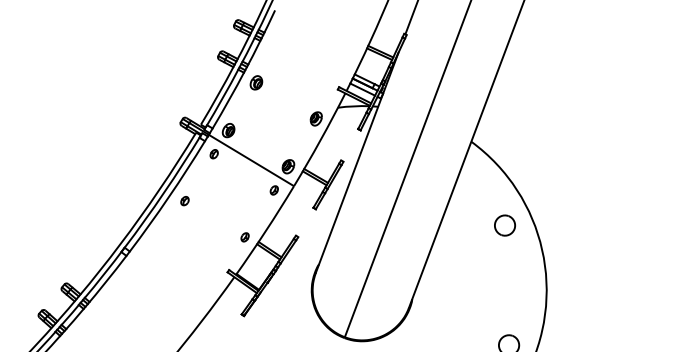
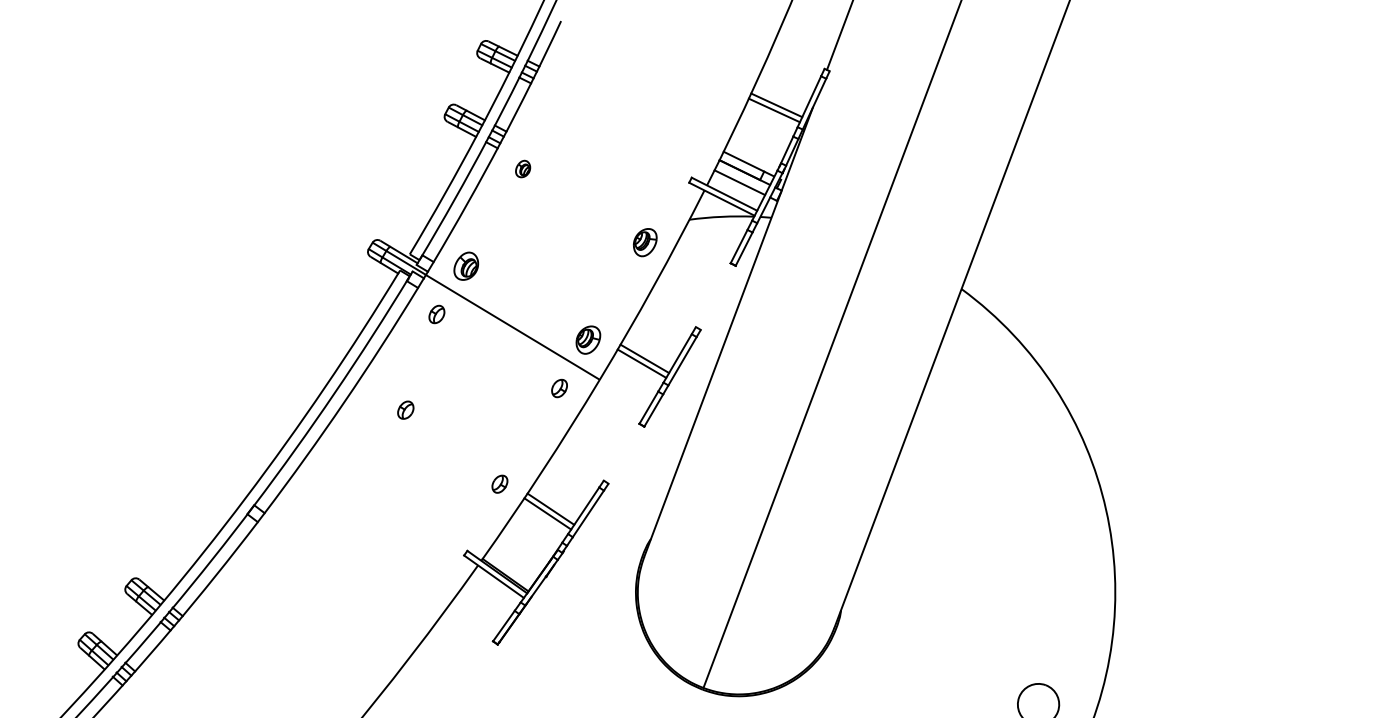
part: (256, 82) -> (523, 168), size x0.6
part: (184, 201) -> (404, 411), moved
part: (504, 225) -> (1029, 460), removed

